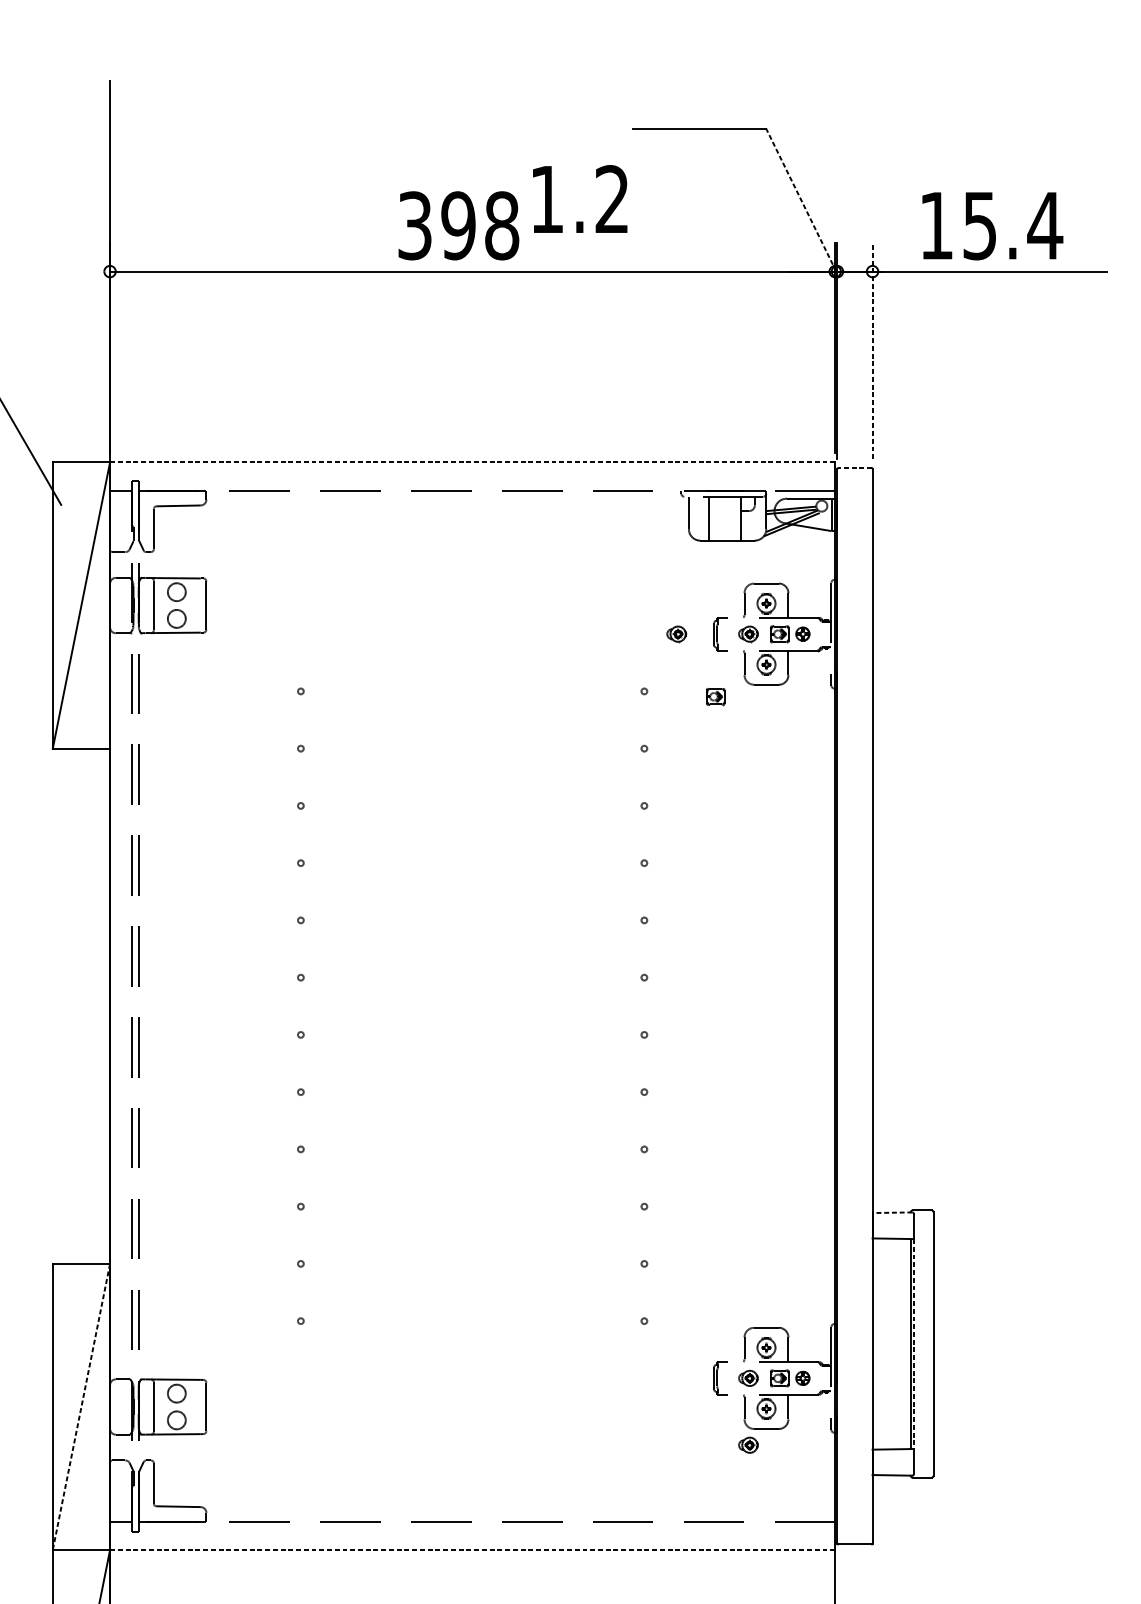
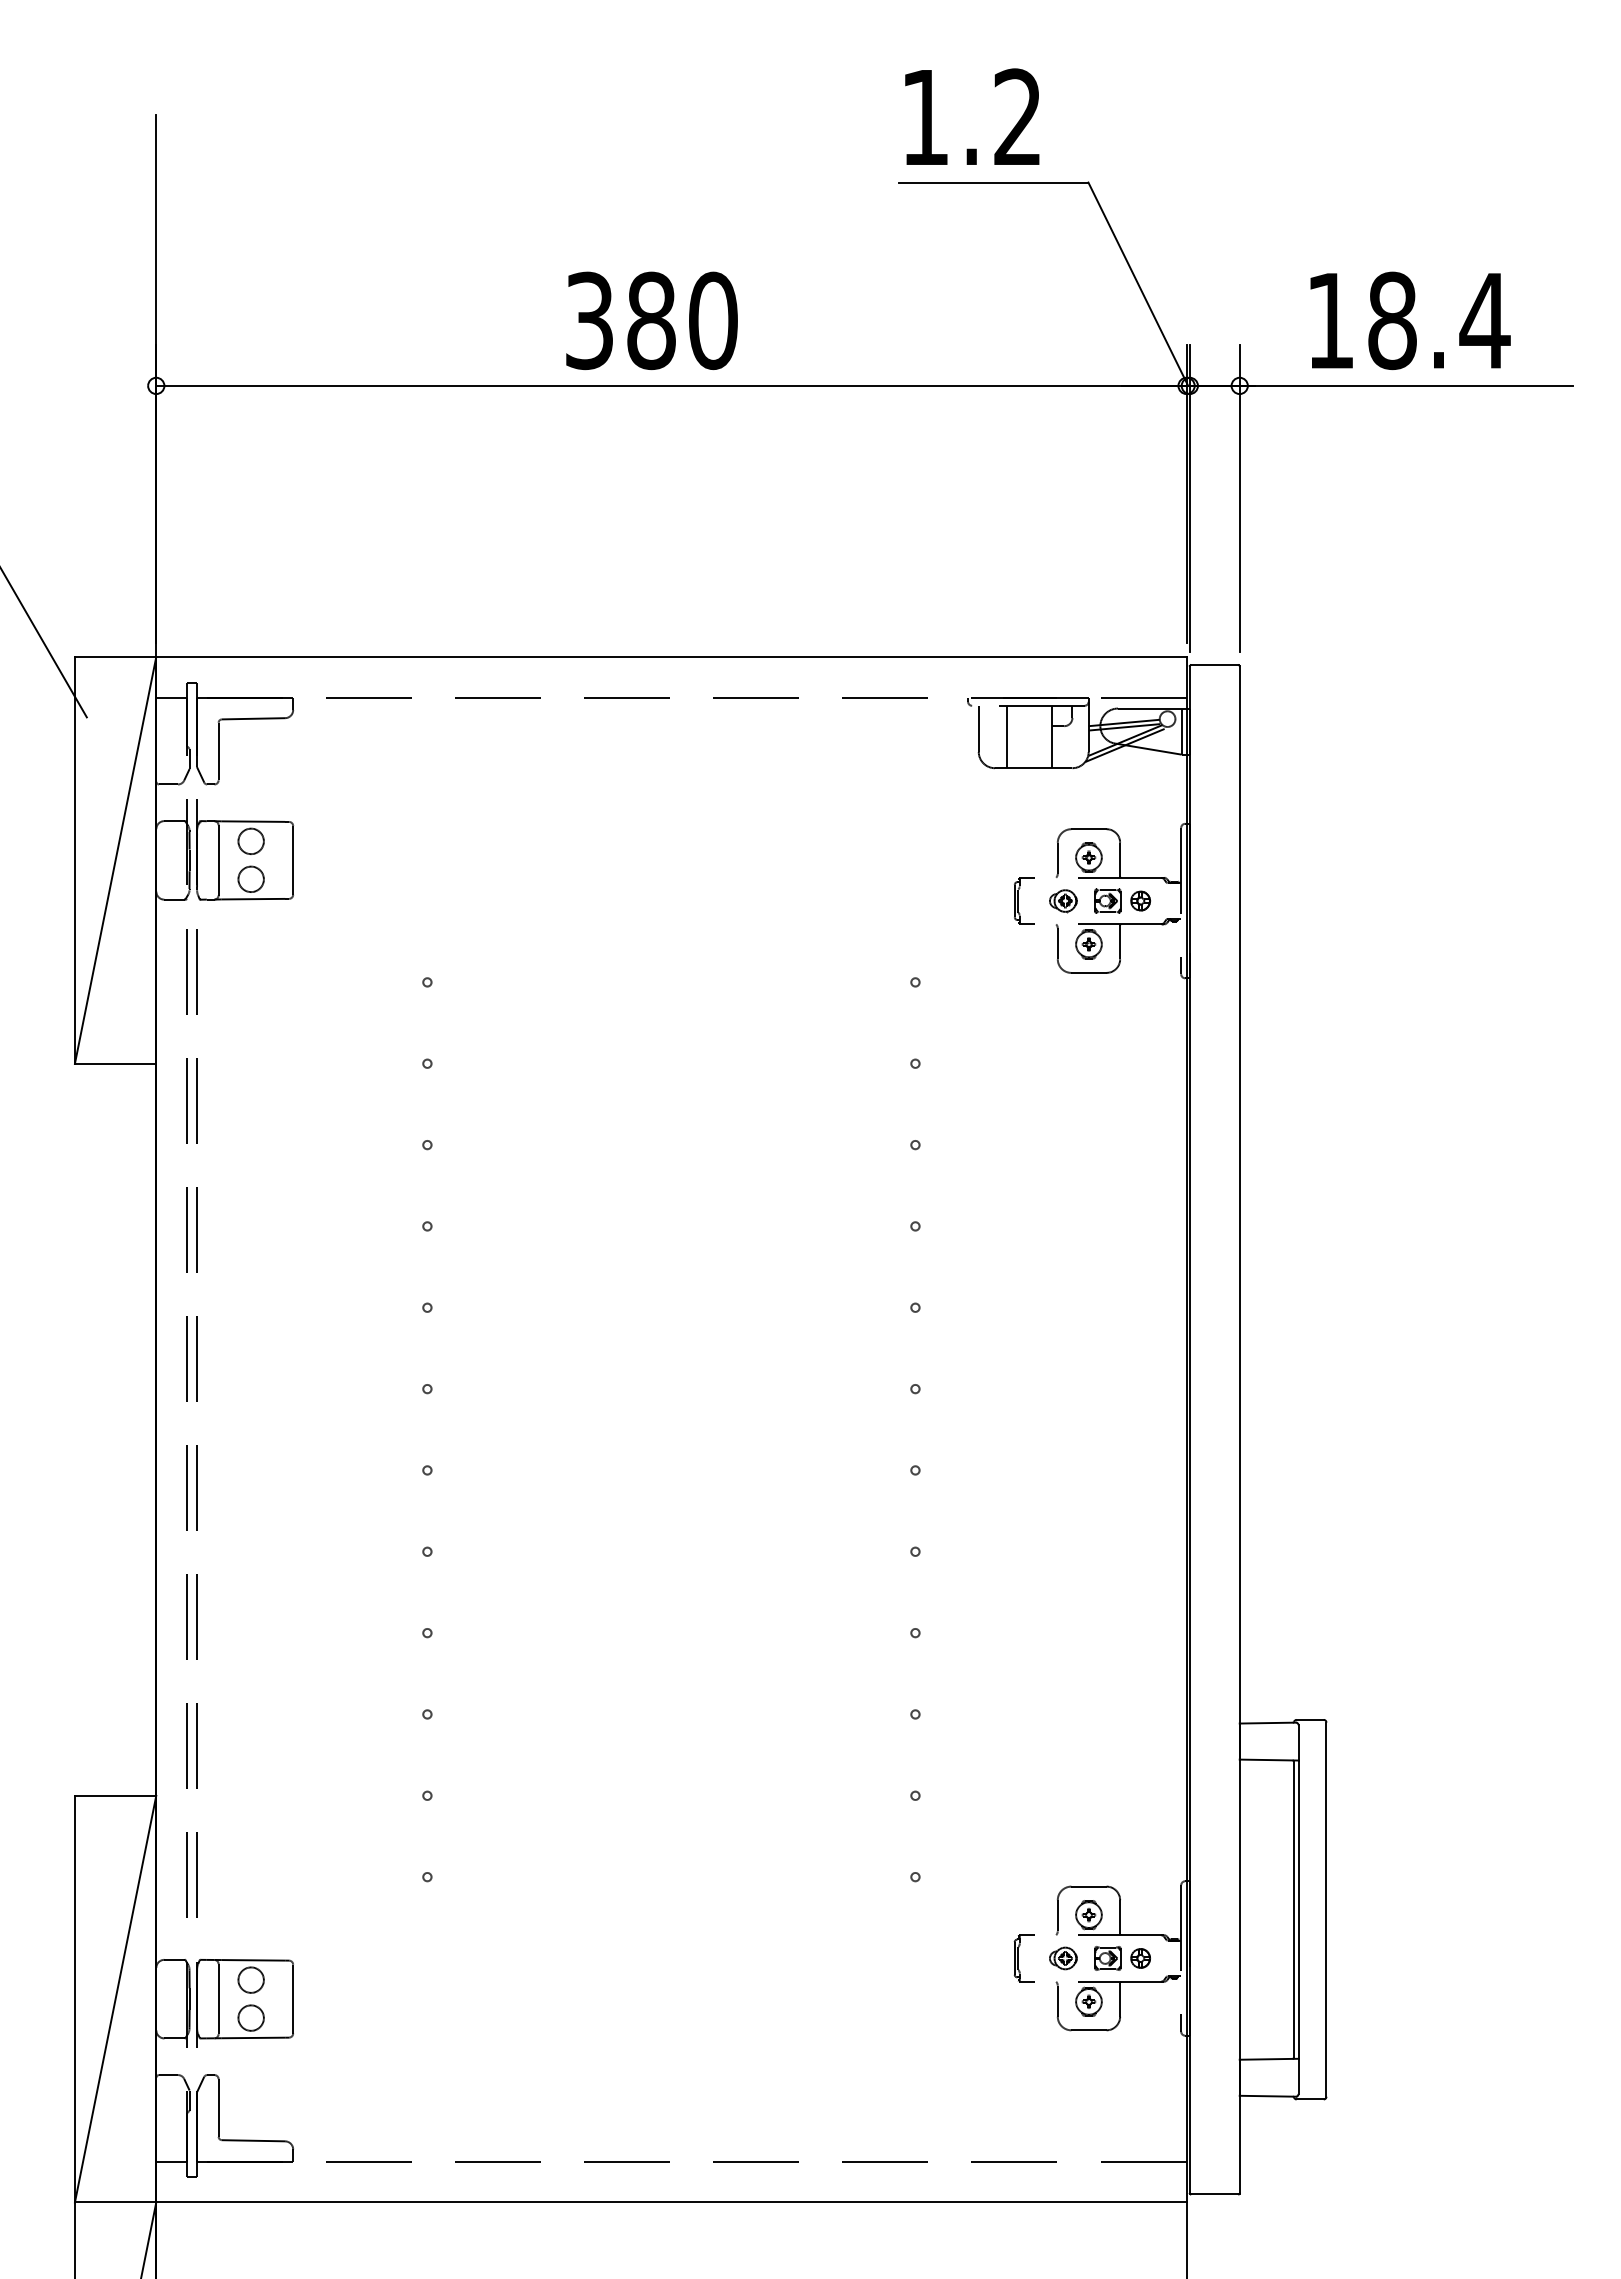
text: (580, 198) -> (972, 116), moved
line: (801, 199) -> (1138, 283), dashed -> solid
text: (479, 225) -> (681, 320), 398 -> 380
text: (980, 225) -> (1392, 320), 15.4 -> 18.4
line: (872, 350) -> (1239, 498), dashed -> solid
line: (471, 462) -> (670, 657), dashed -> solid
line: (854, 468) -> (1214, 665), dashed -> solid
part: (676, 634) -> (961, 901), removed
part: (715, 696) -> (1016, 989), removed
line: (892, 1213) -> (1267, 1723), dashed -> solid
line: (913, 1344) -> (1298, 1910), dashed -> solid
line: (81, 1407) -> (115, 1999), dashed -> solid
part: (748, 1445) -> (1063, 2053), removed
line: (471, 1550) -> (670, 2202), dashed -> solid

